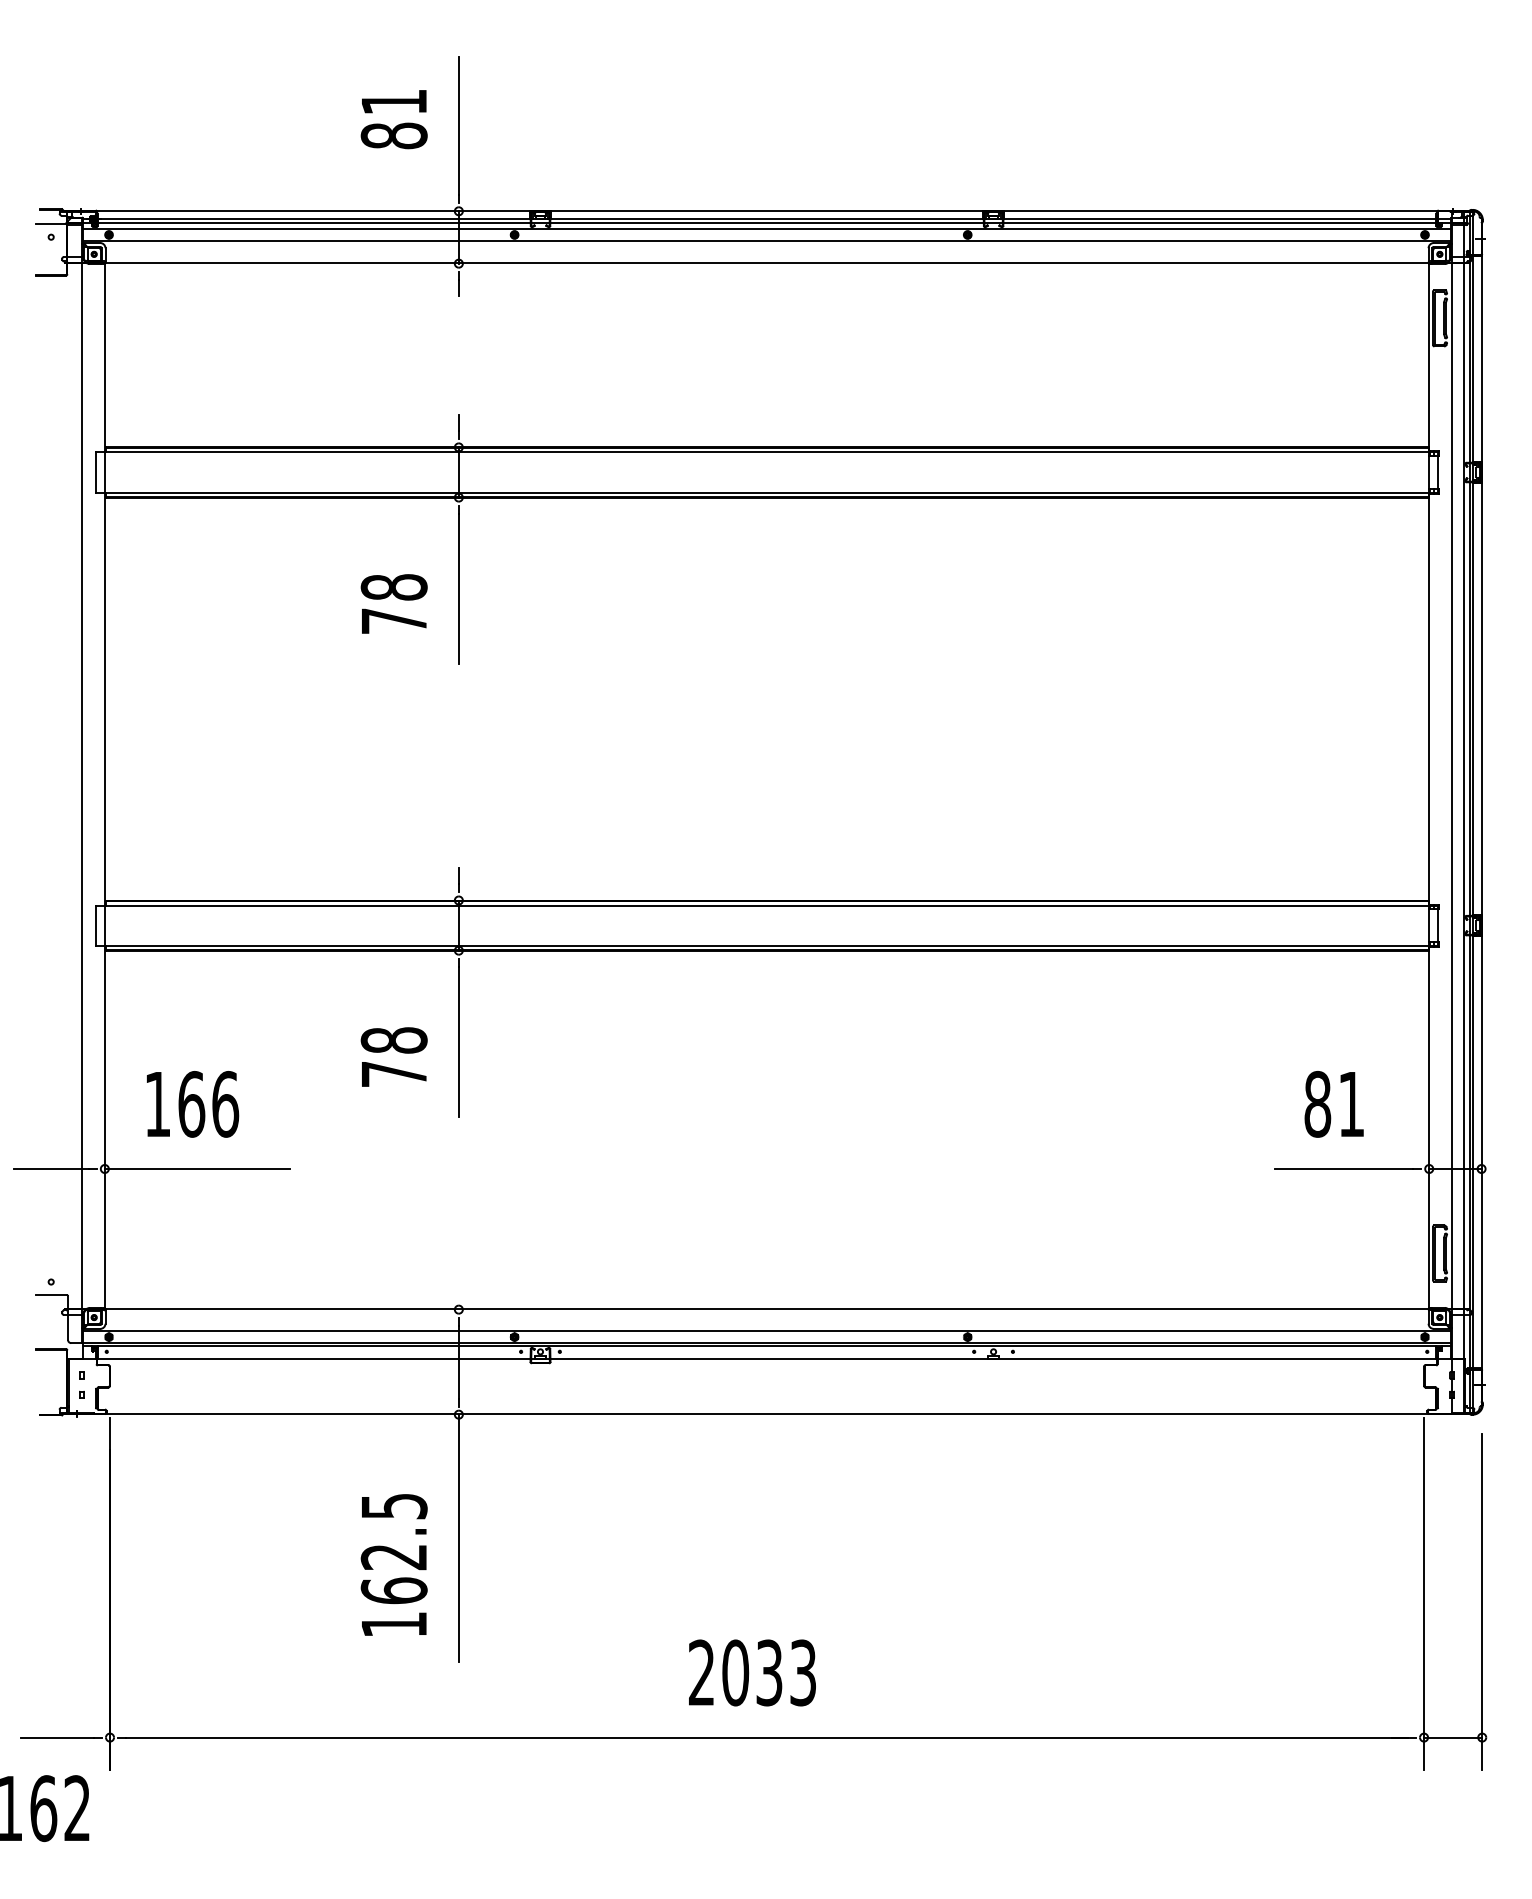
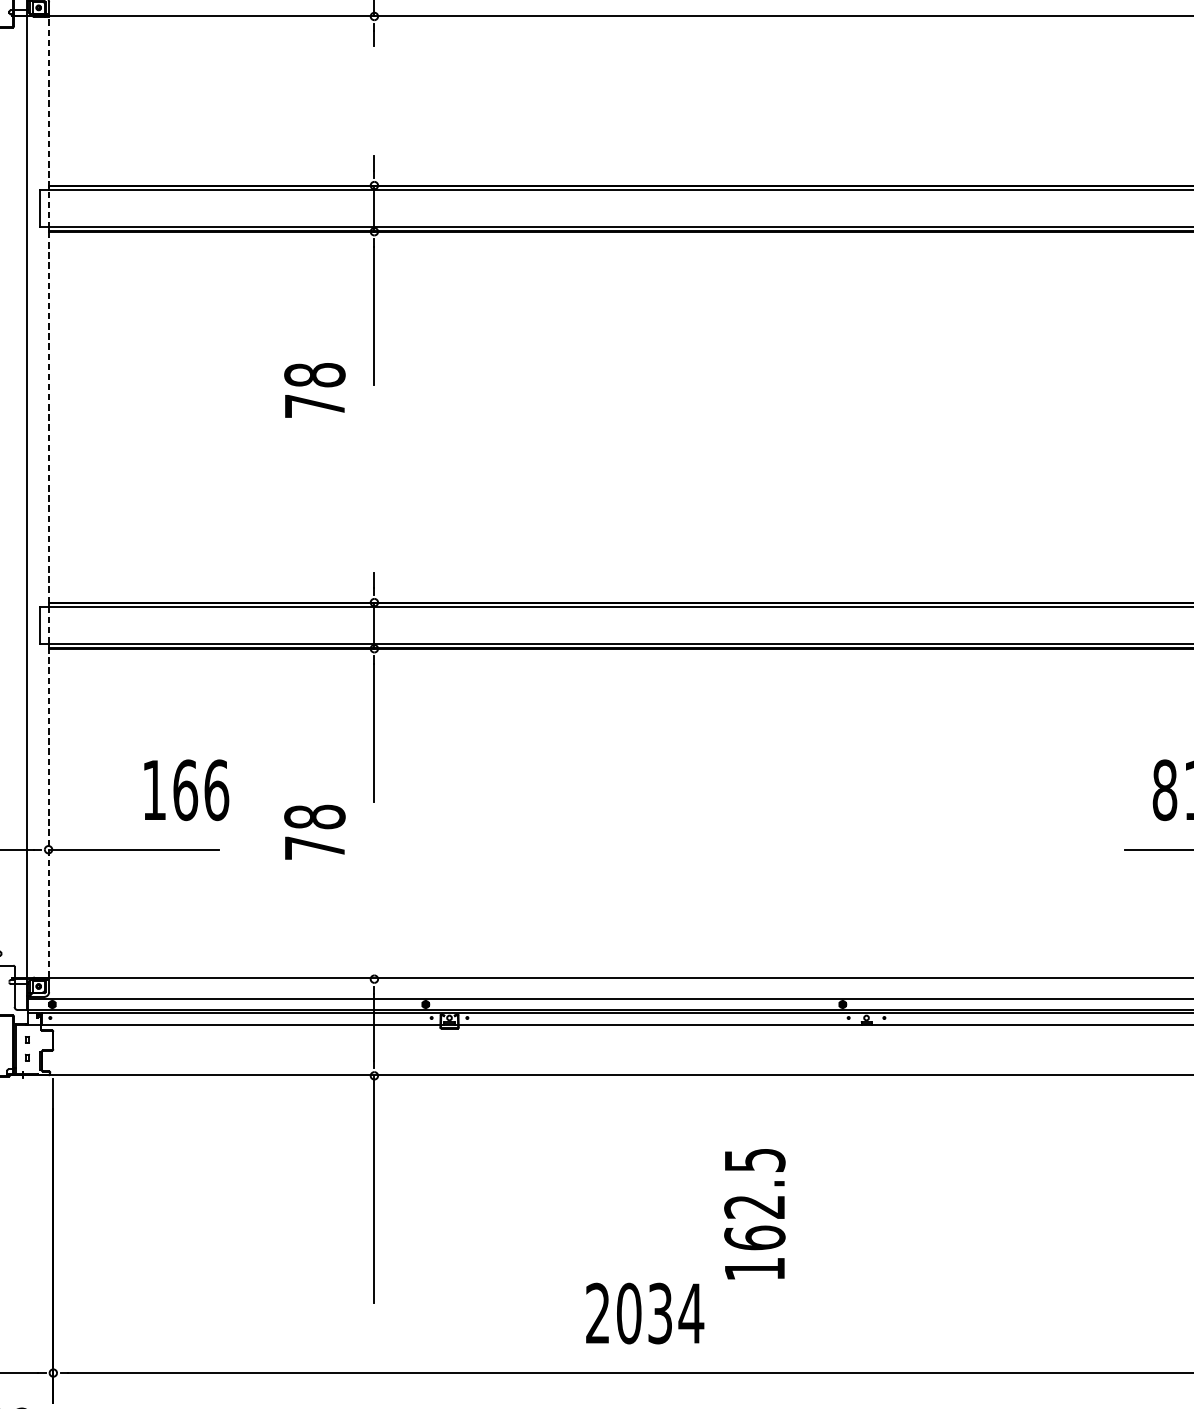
text: (393, 603) -> (314, 389), moved
line: (104, 785) -> (48, 496), solid -> dashed
text: (393, 1056) -> (314, 831), moved
text: (193, 1104) -> (187, 790), moved
text: (393, 1564) -> (754, 1213), moved
text: (803, 1672) -> (691, 1313), 2033 -> 2034

